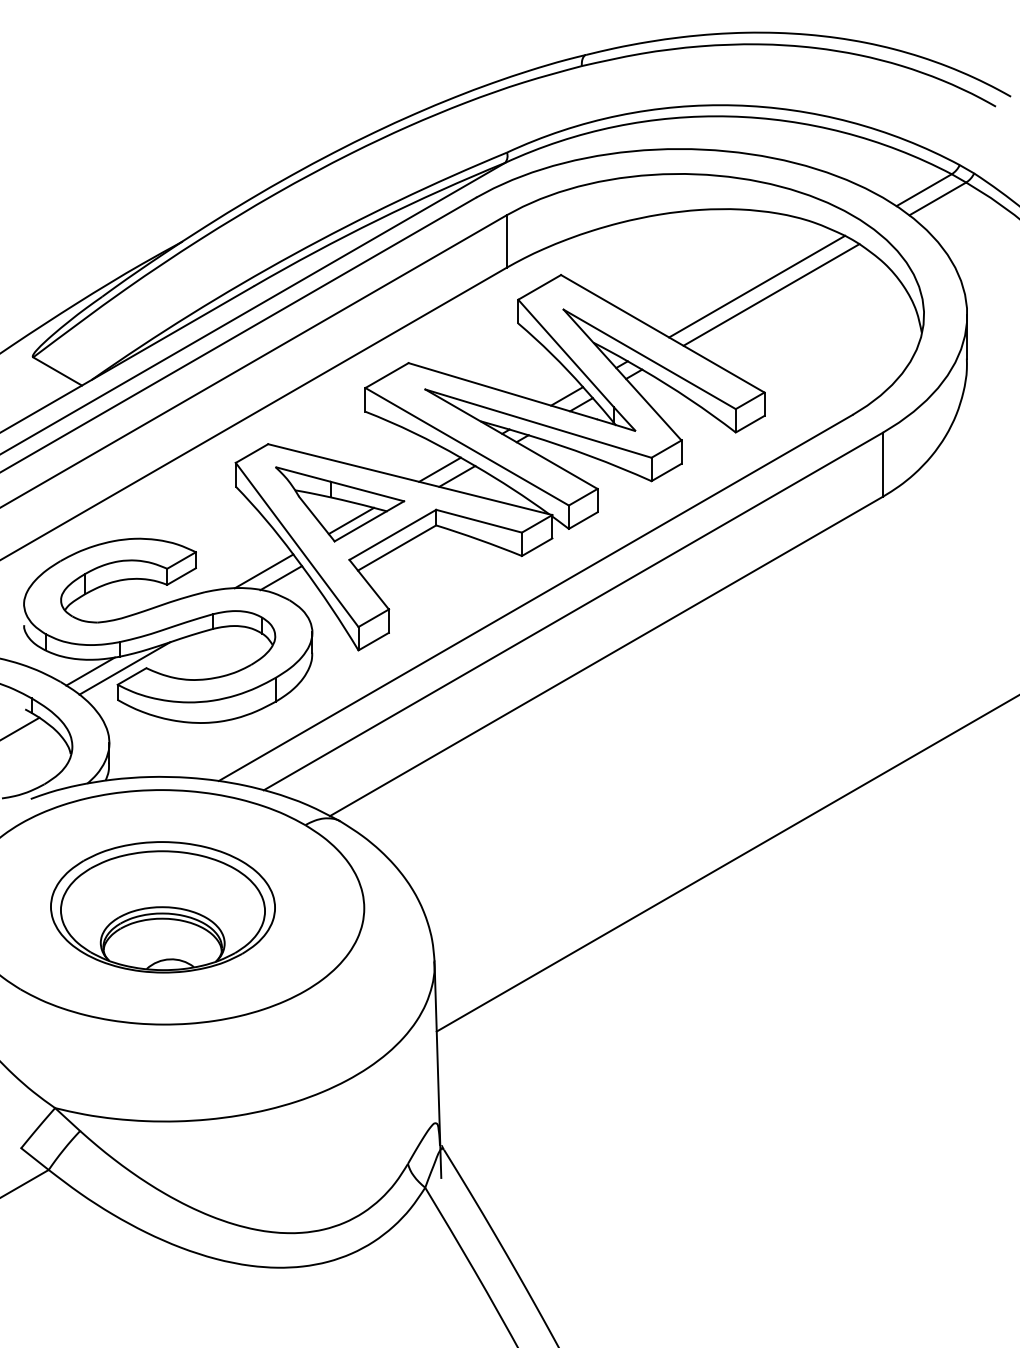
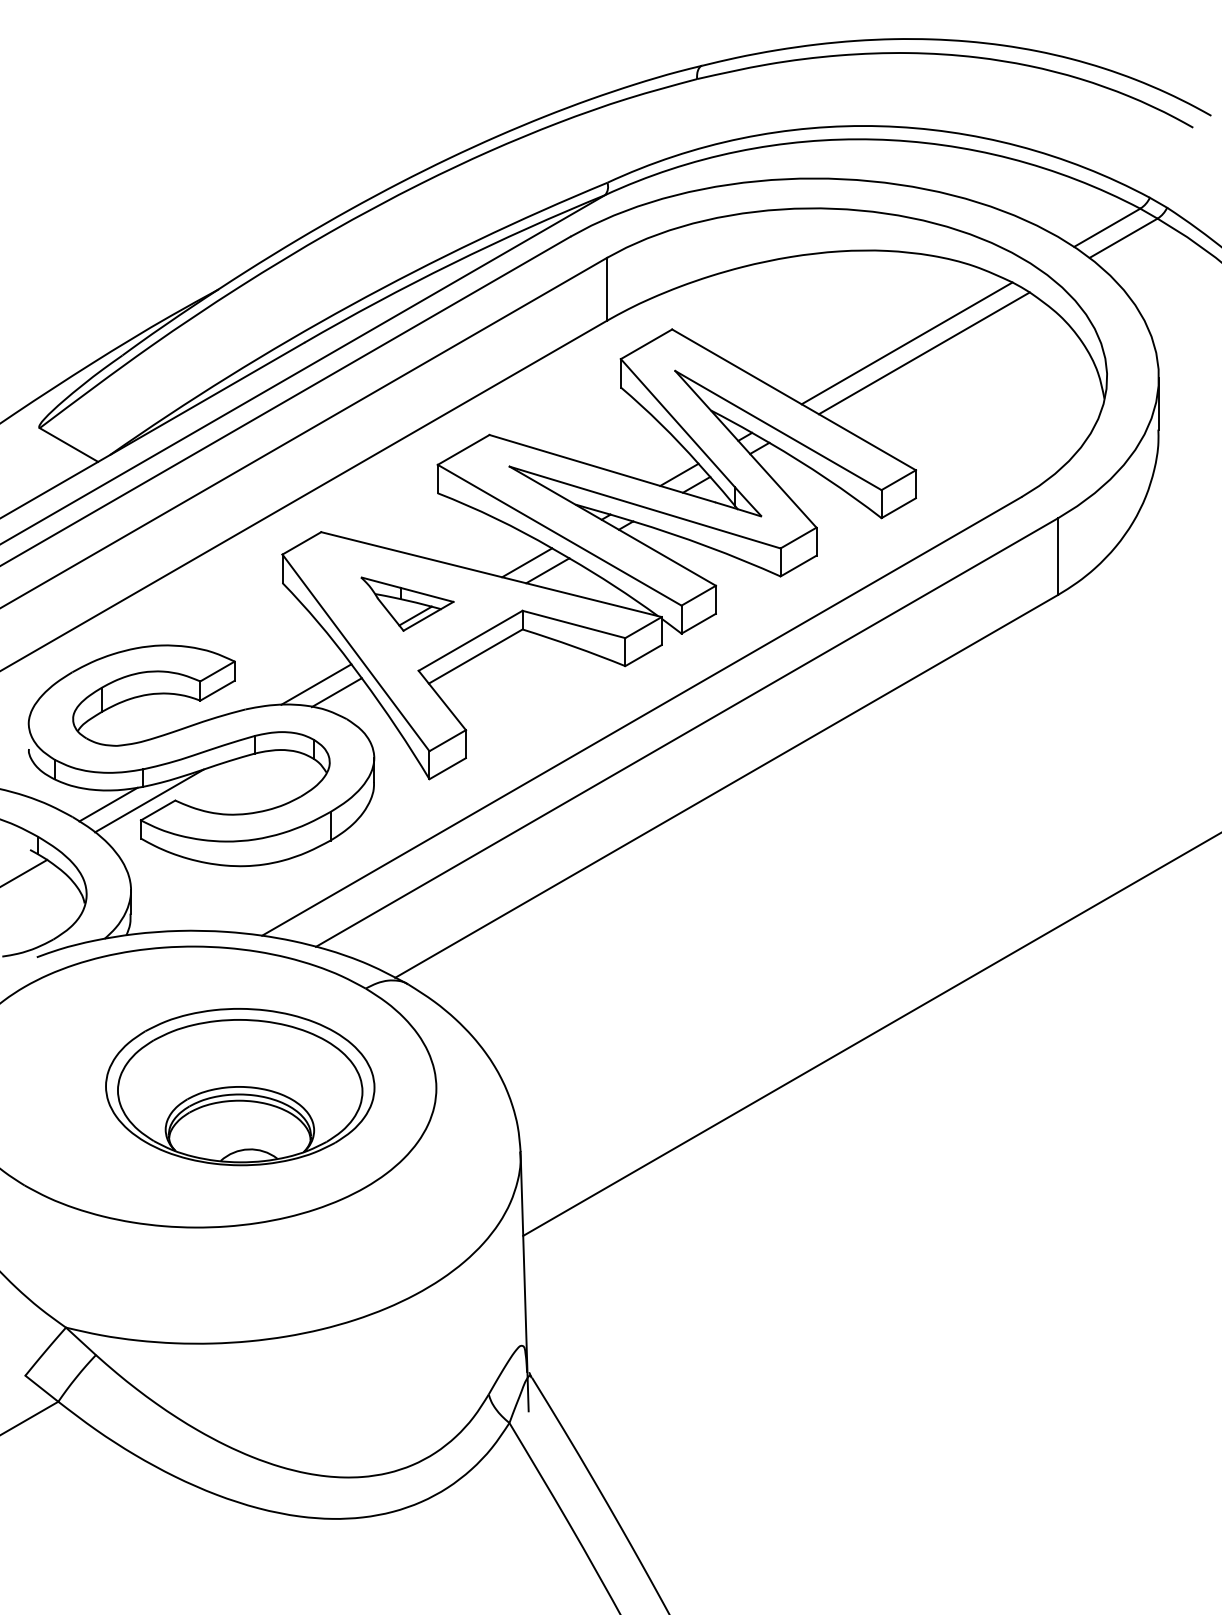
part: (340, 503) -> (407, 603), size x0.6
part: (163, 907) -> (240, 1087), moved

